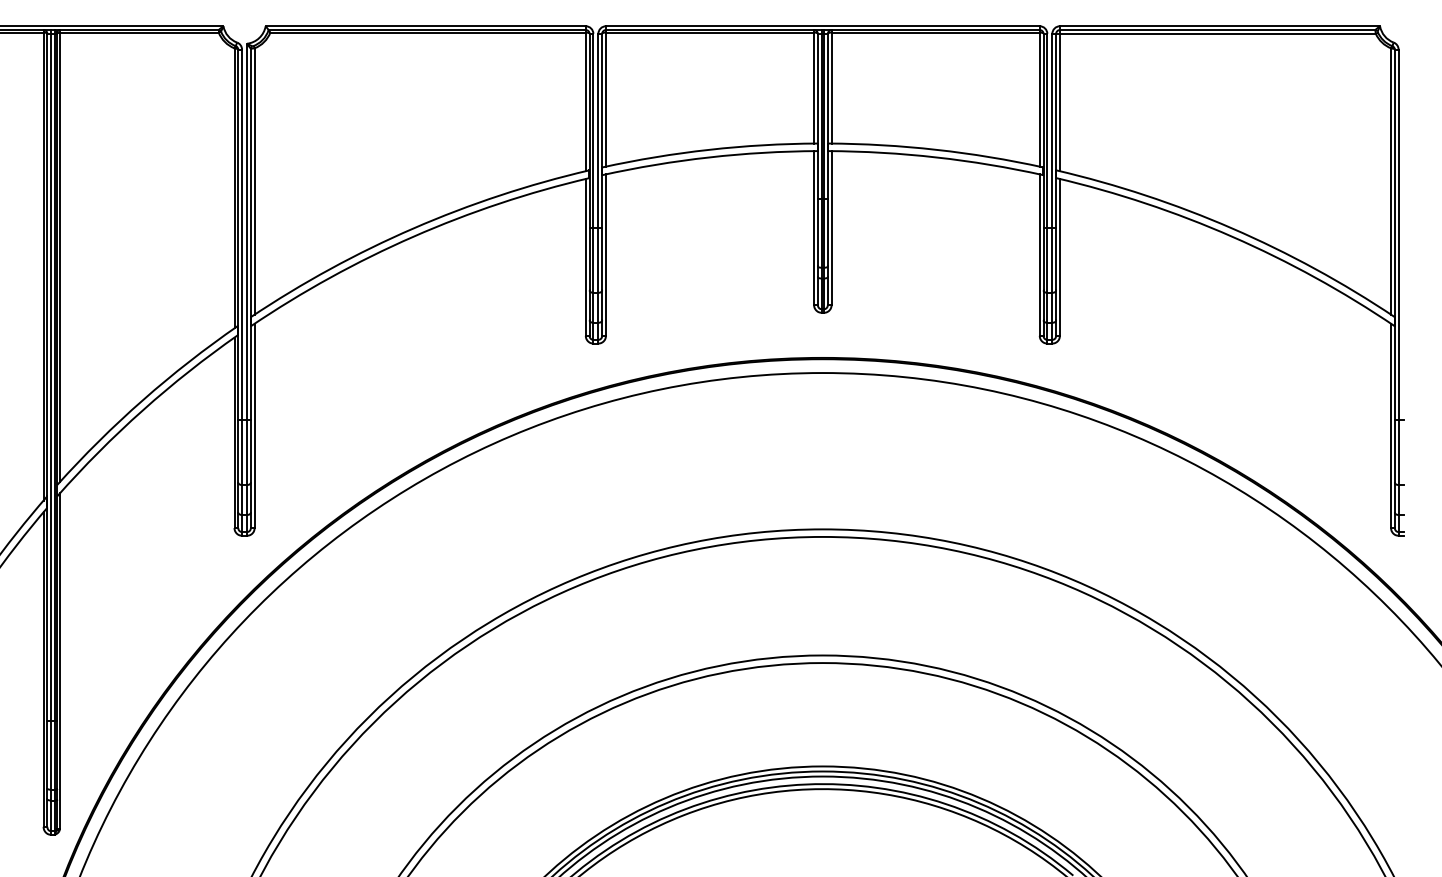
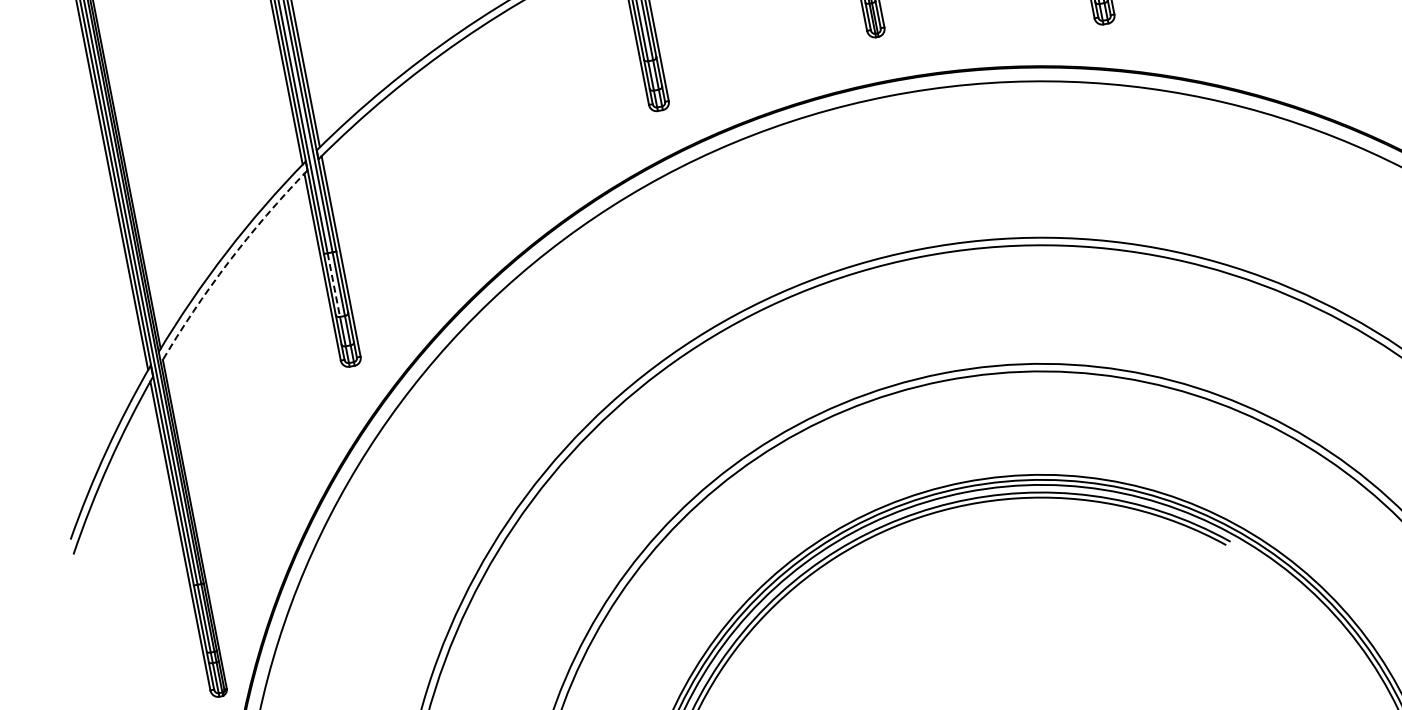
arc: (142, 410) -> (228, 262), solid -> dashed
line: (242, 453) -> (334, 285), solid -> dashed

